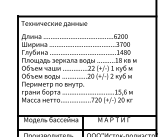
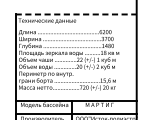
line: (87, 16) -> (76, 14), solid -> dashed

